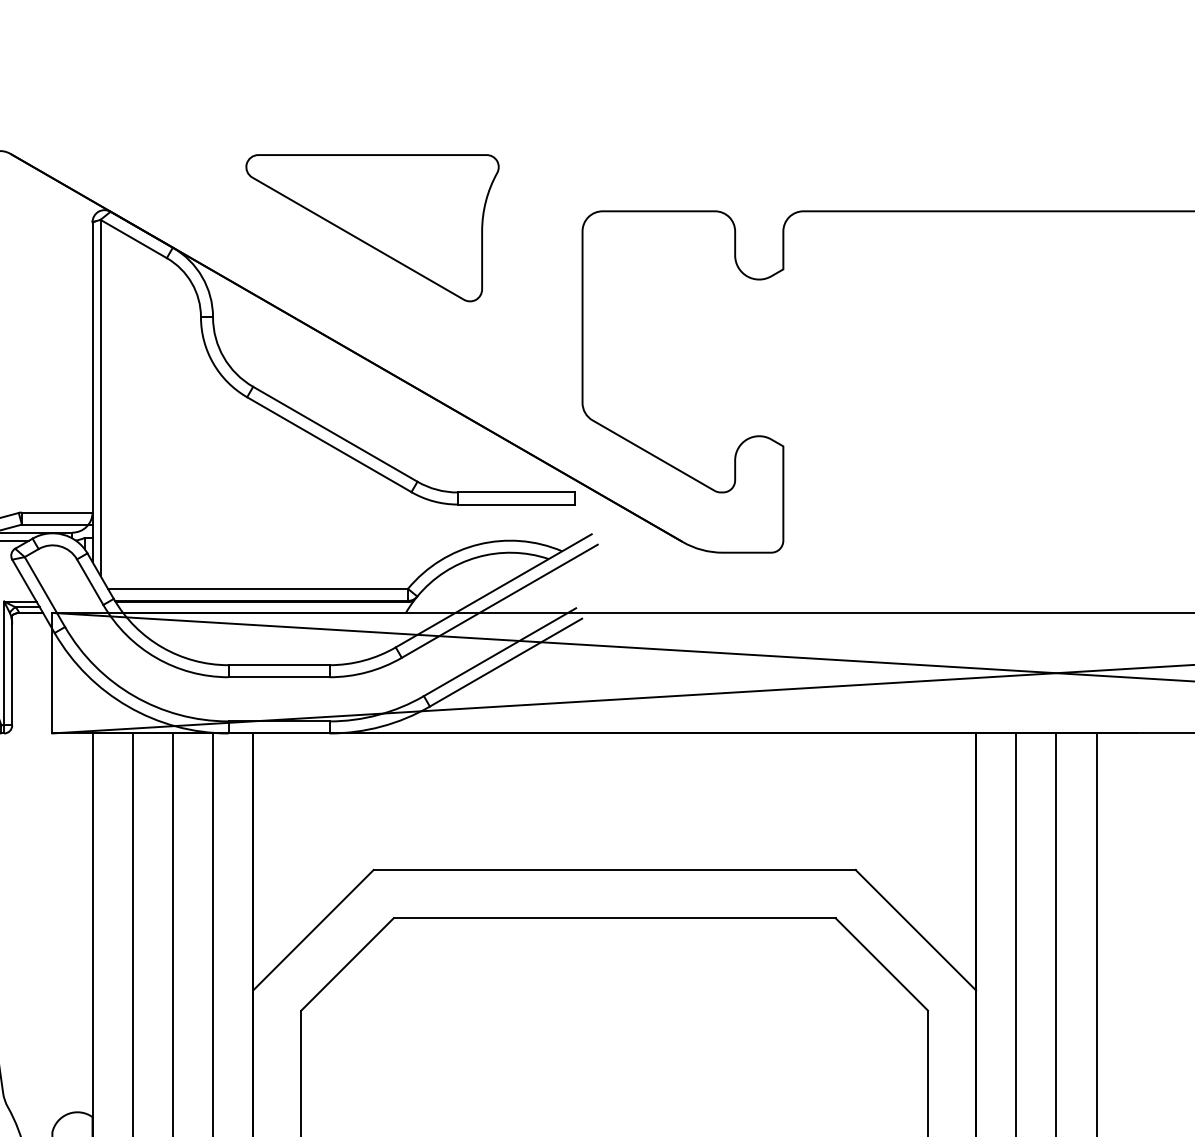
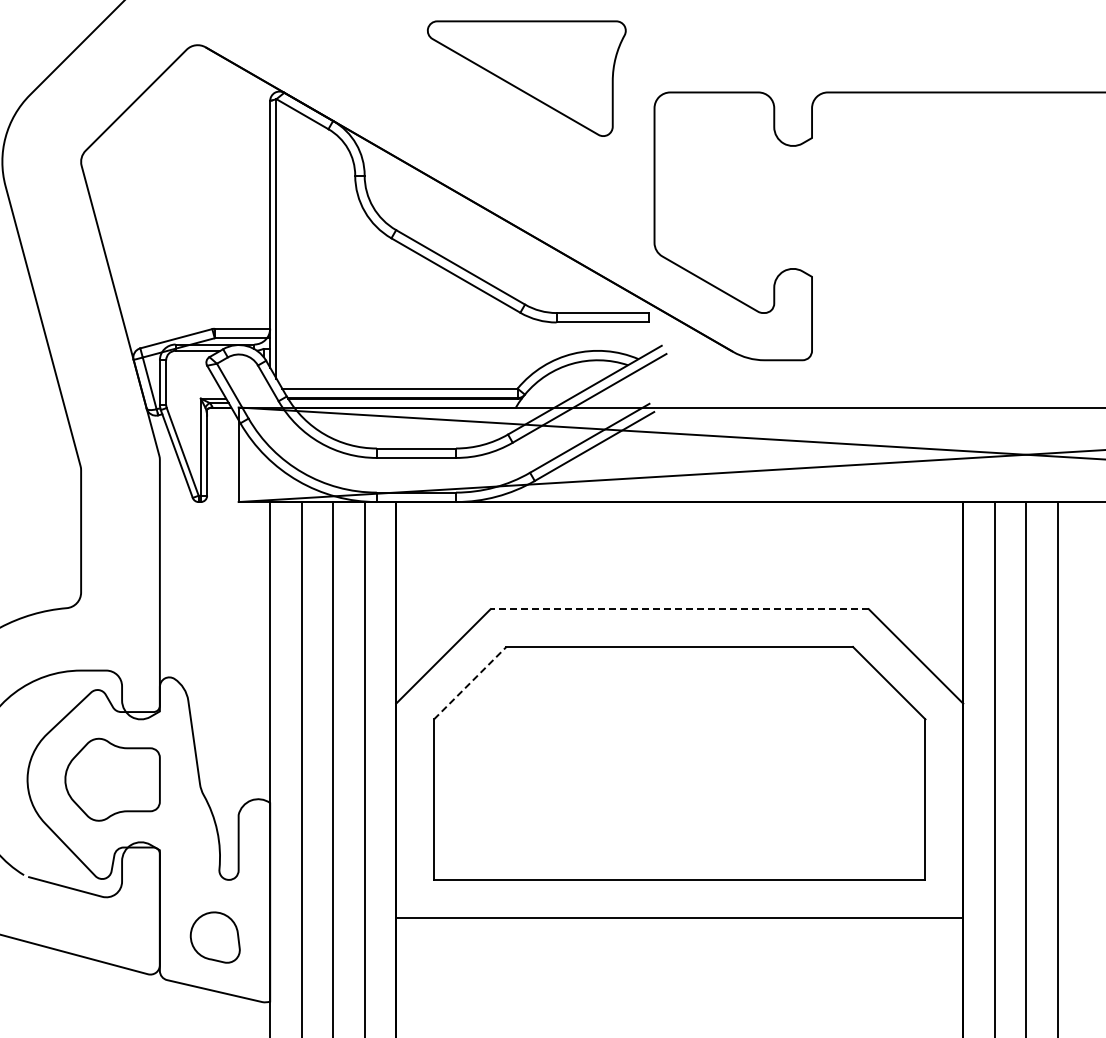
part: (372, 227) -> (526, 78), moved
line: (614, 870) -> (679, 609), solid -> dashed
line: (347, 963) -> (470, 682), solid -> dashed

